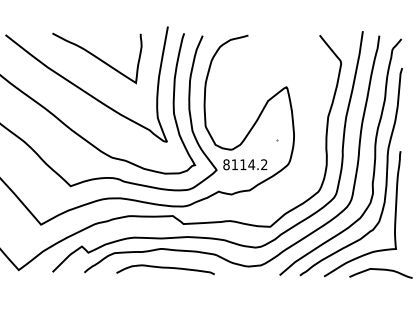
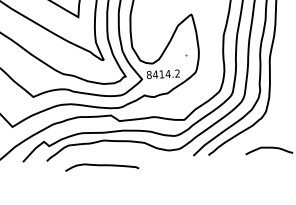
text: (234, 164) -> (155, 74), 8114.2 -> 8414.2
curve: (394, 214) -> (277, 105), removed
curve: (165, 268) -> (102, 165), moved

